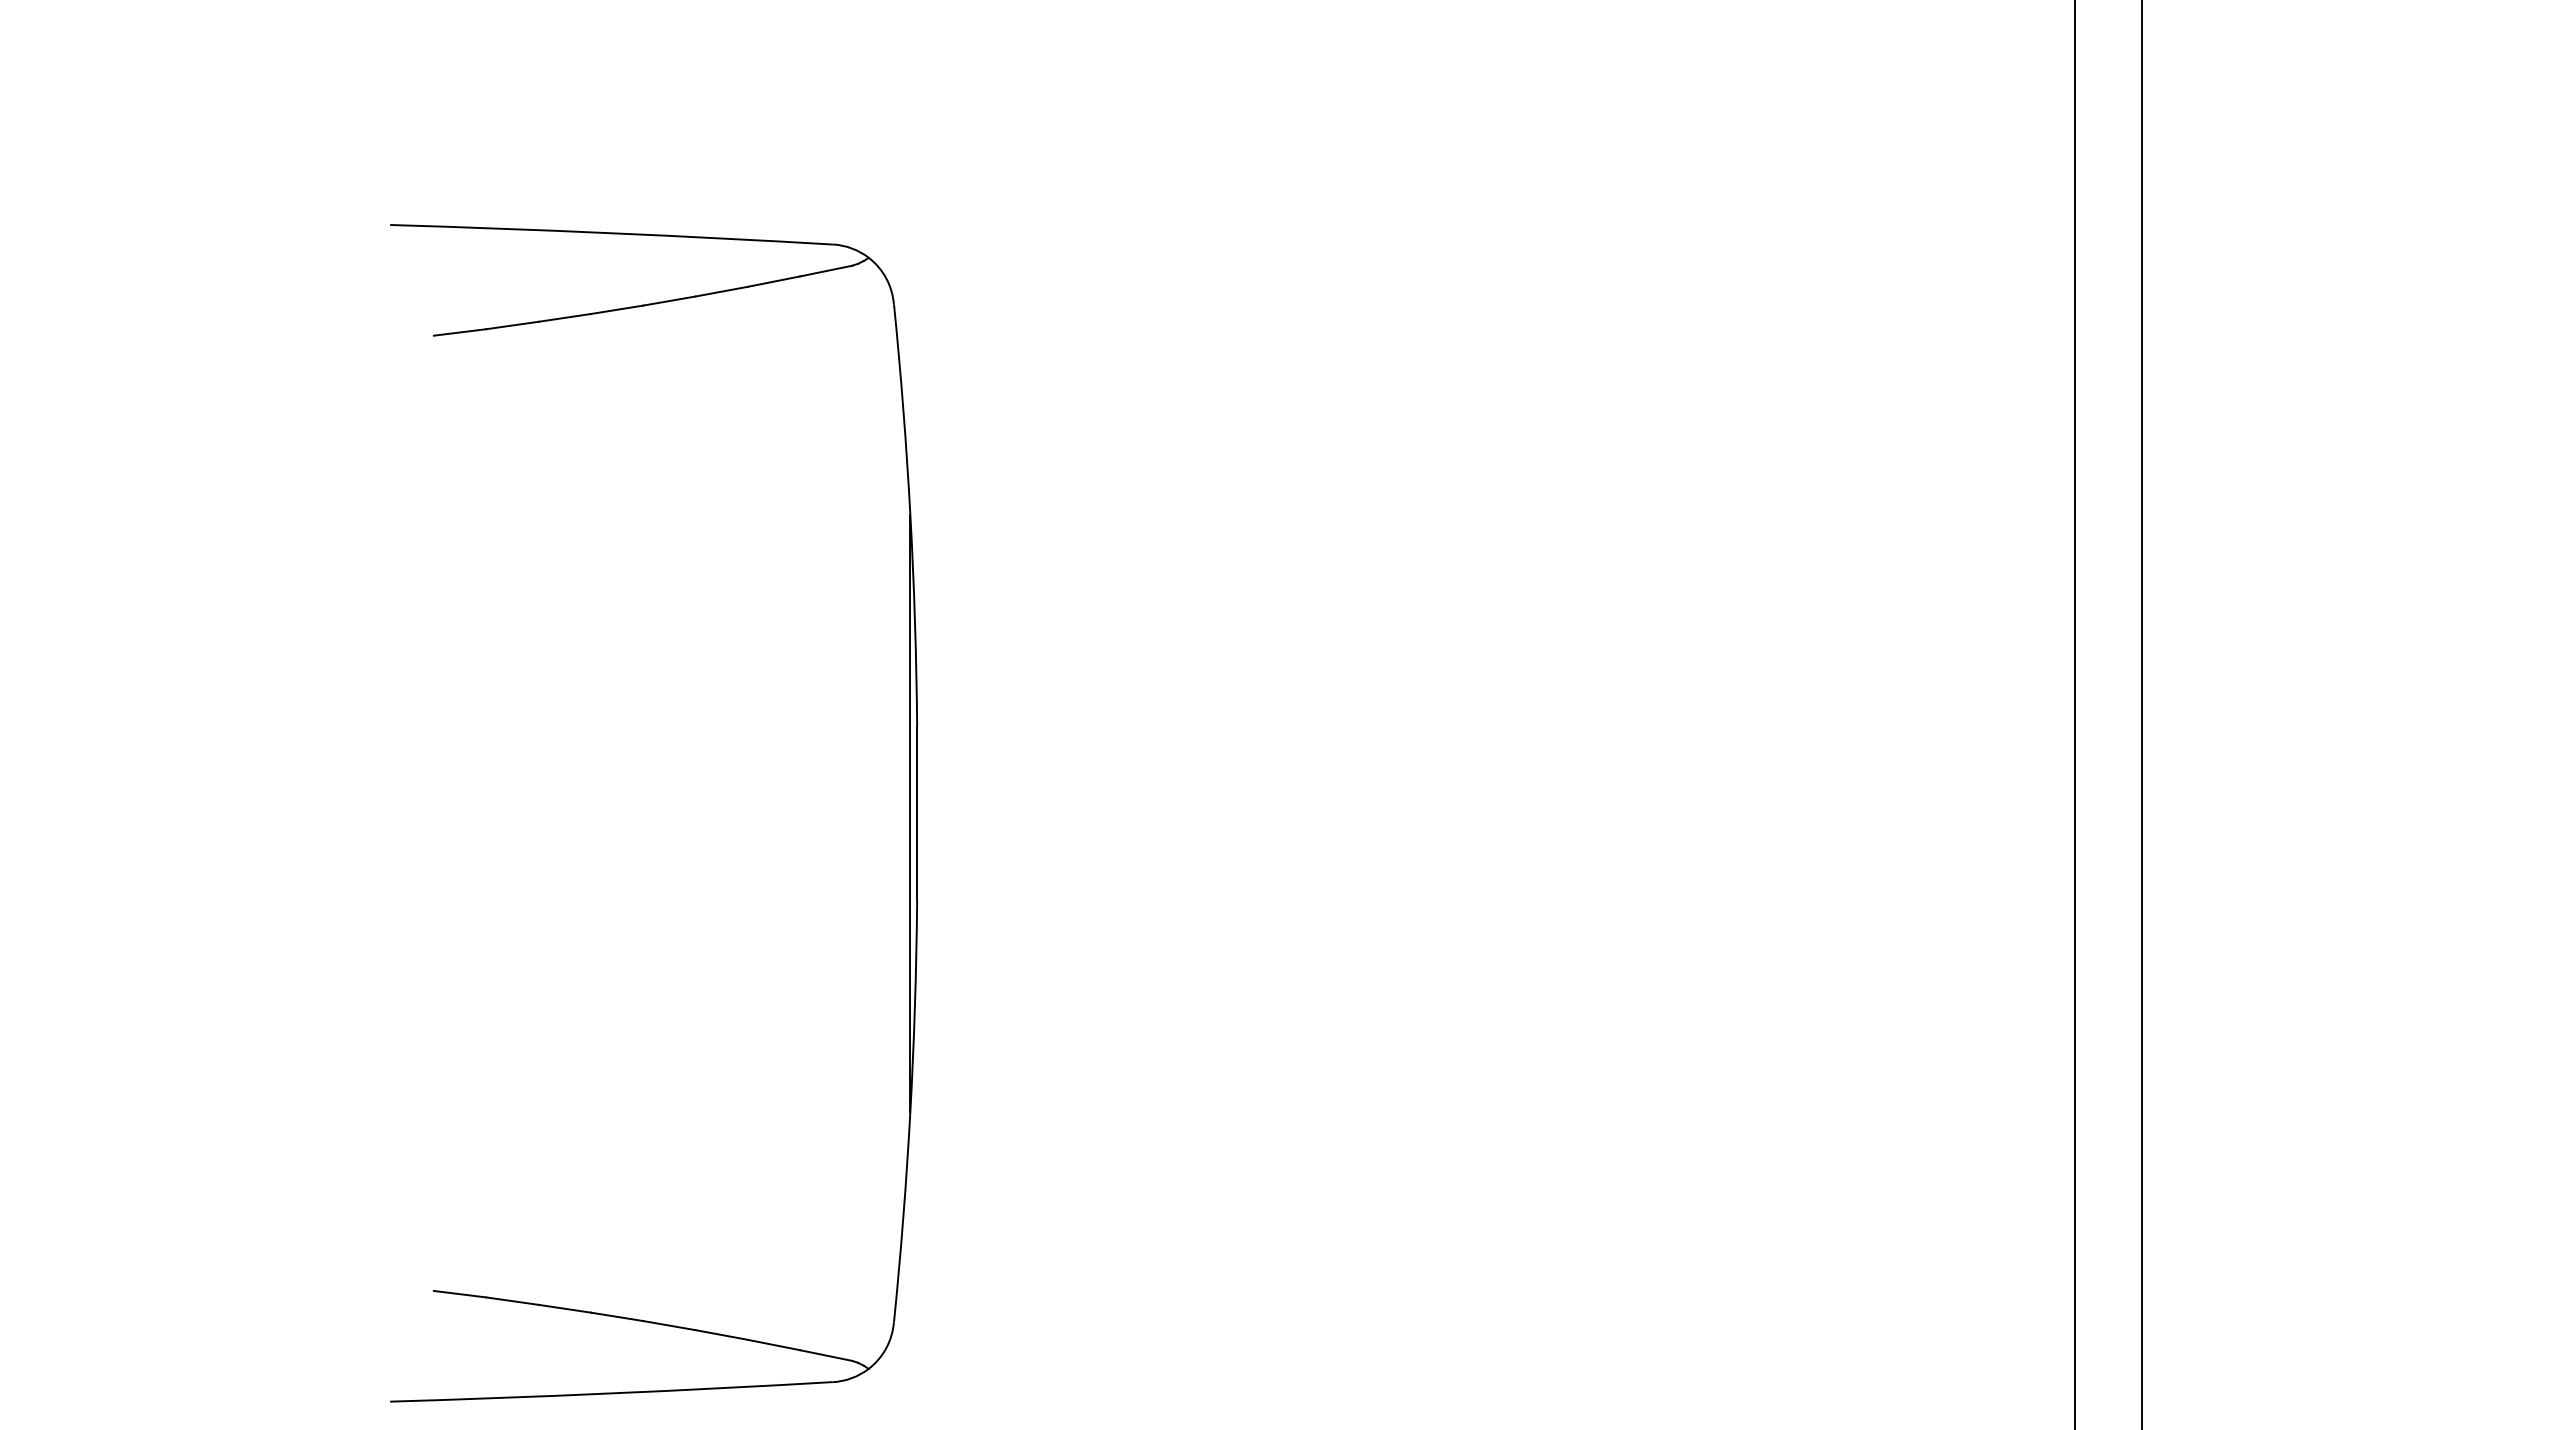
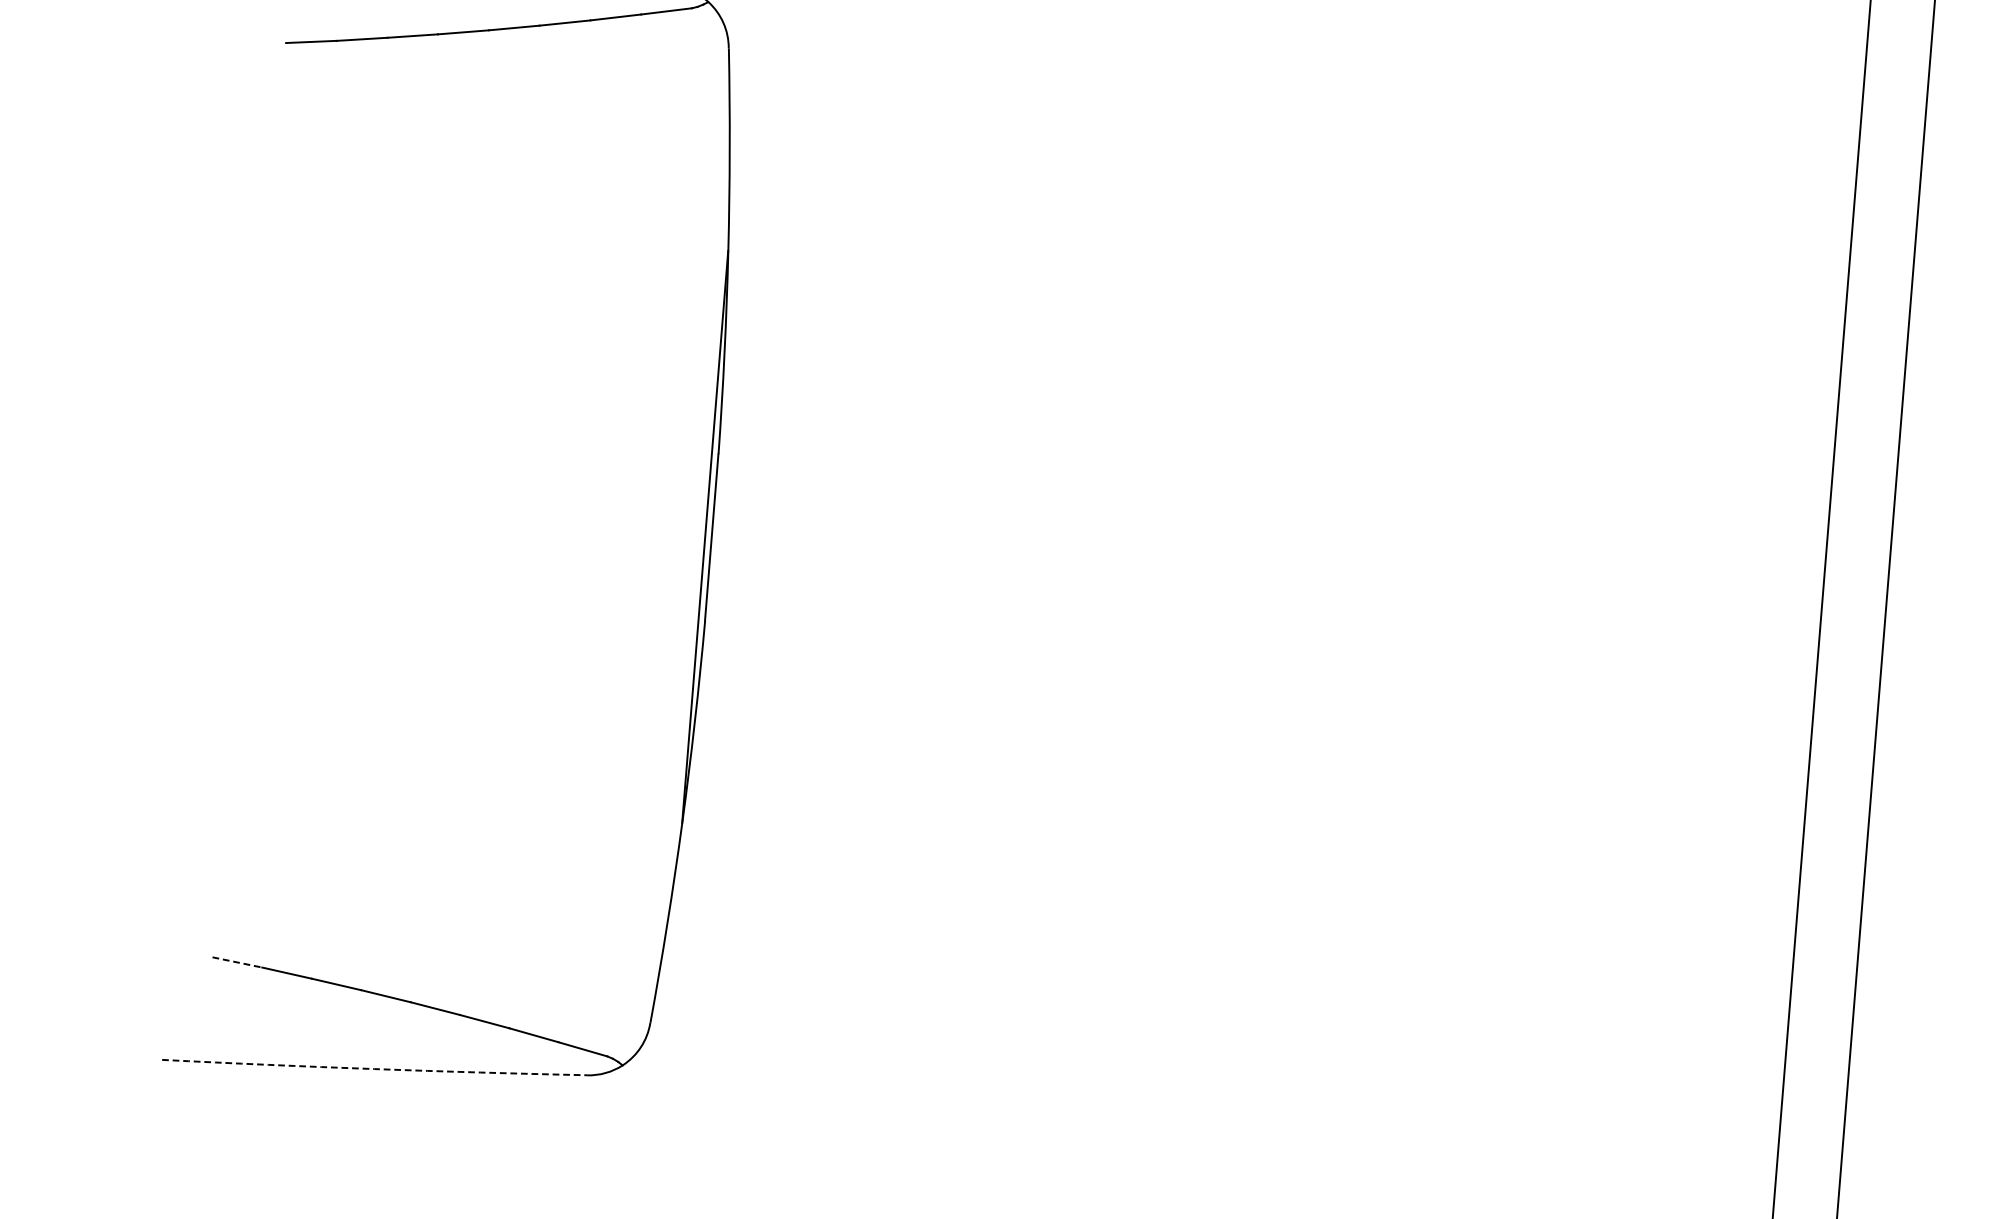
line: (460, 1294) -> (237, 962), solid -> dashed
arc: (611, 1393) -> (374, 1069), solid -> dashed

